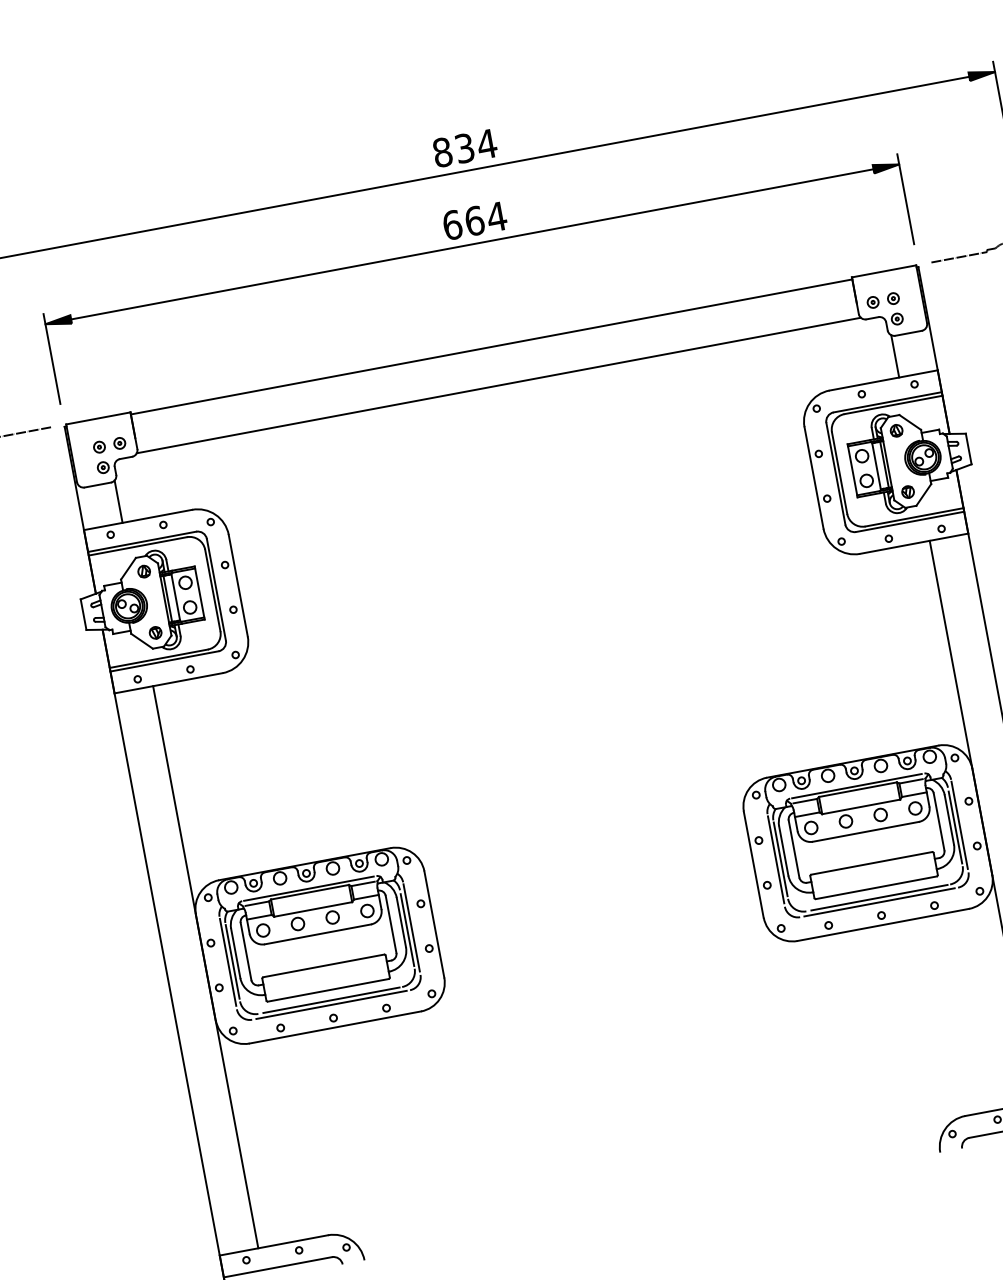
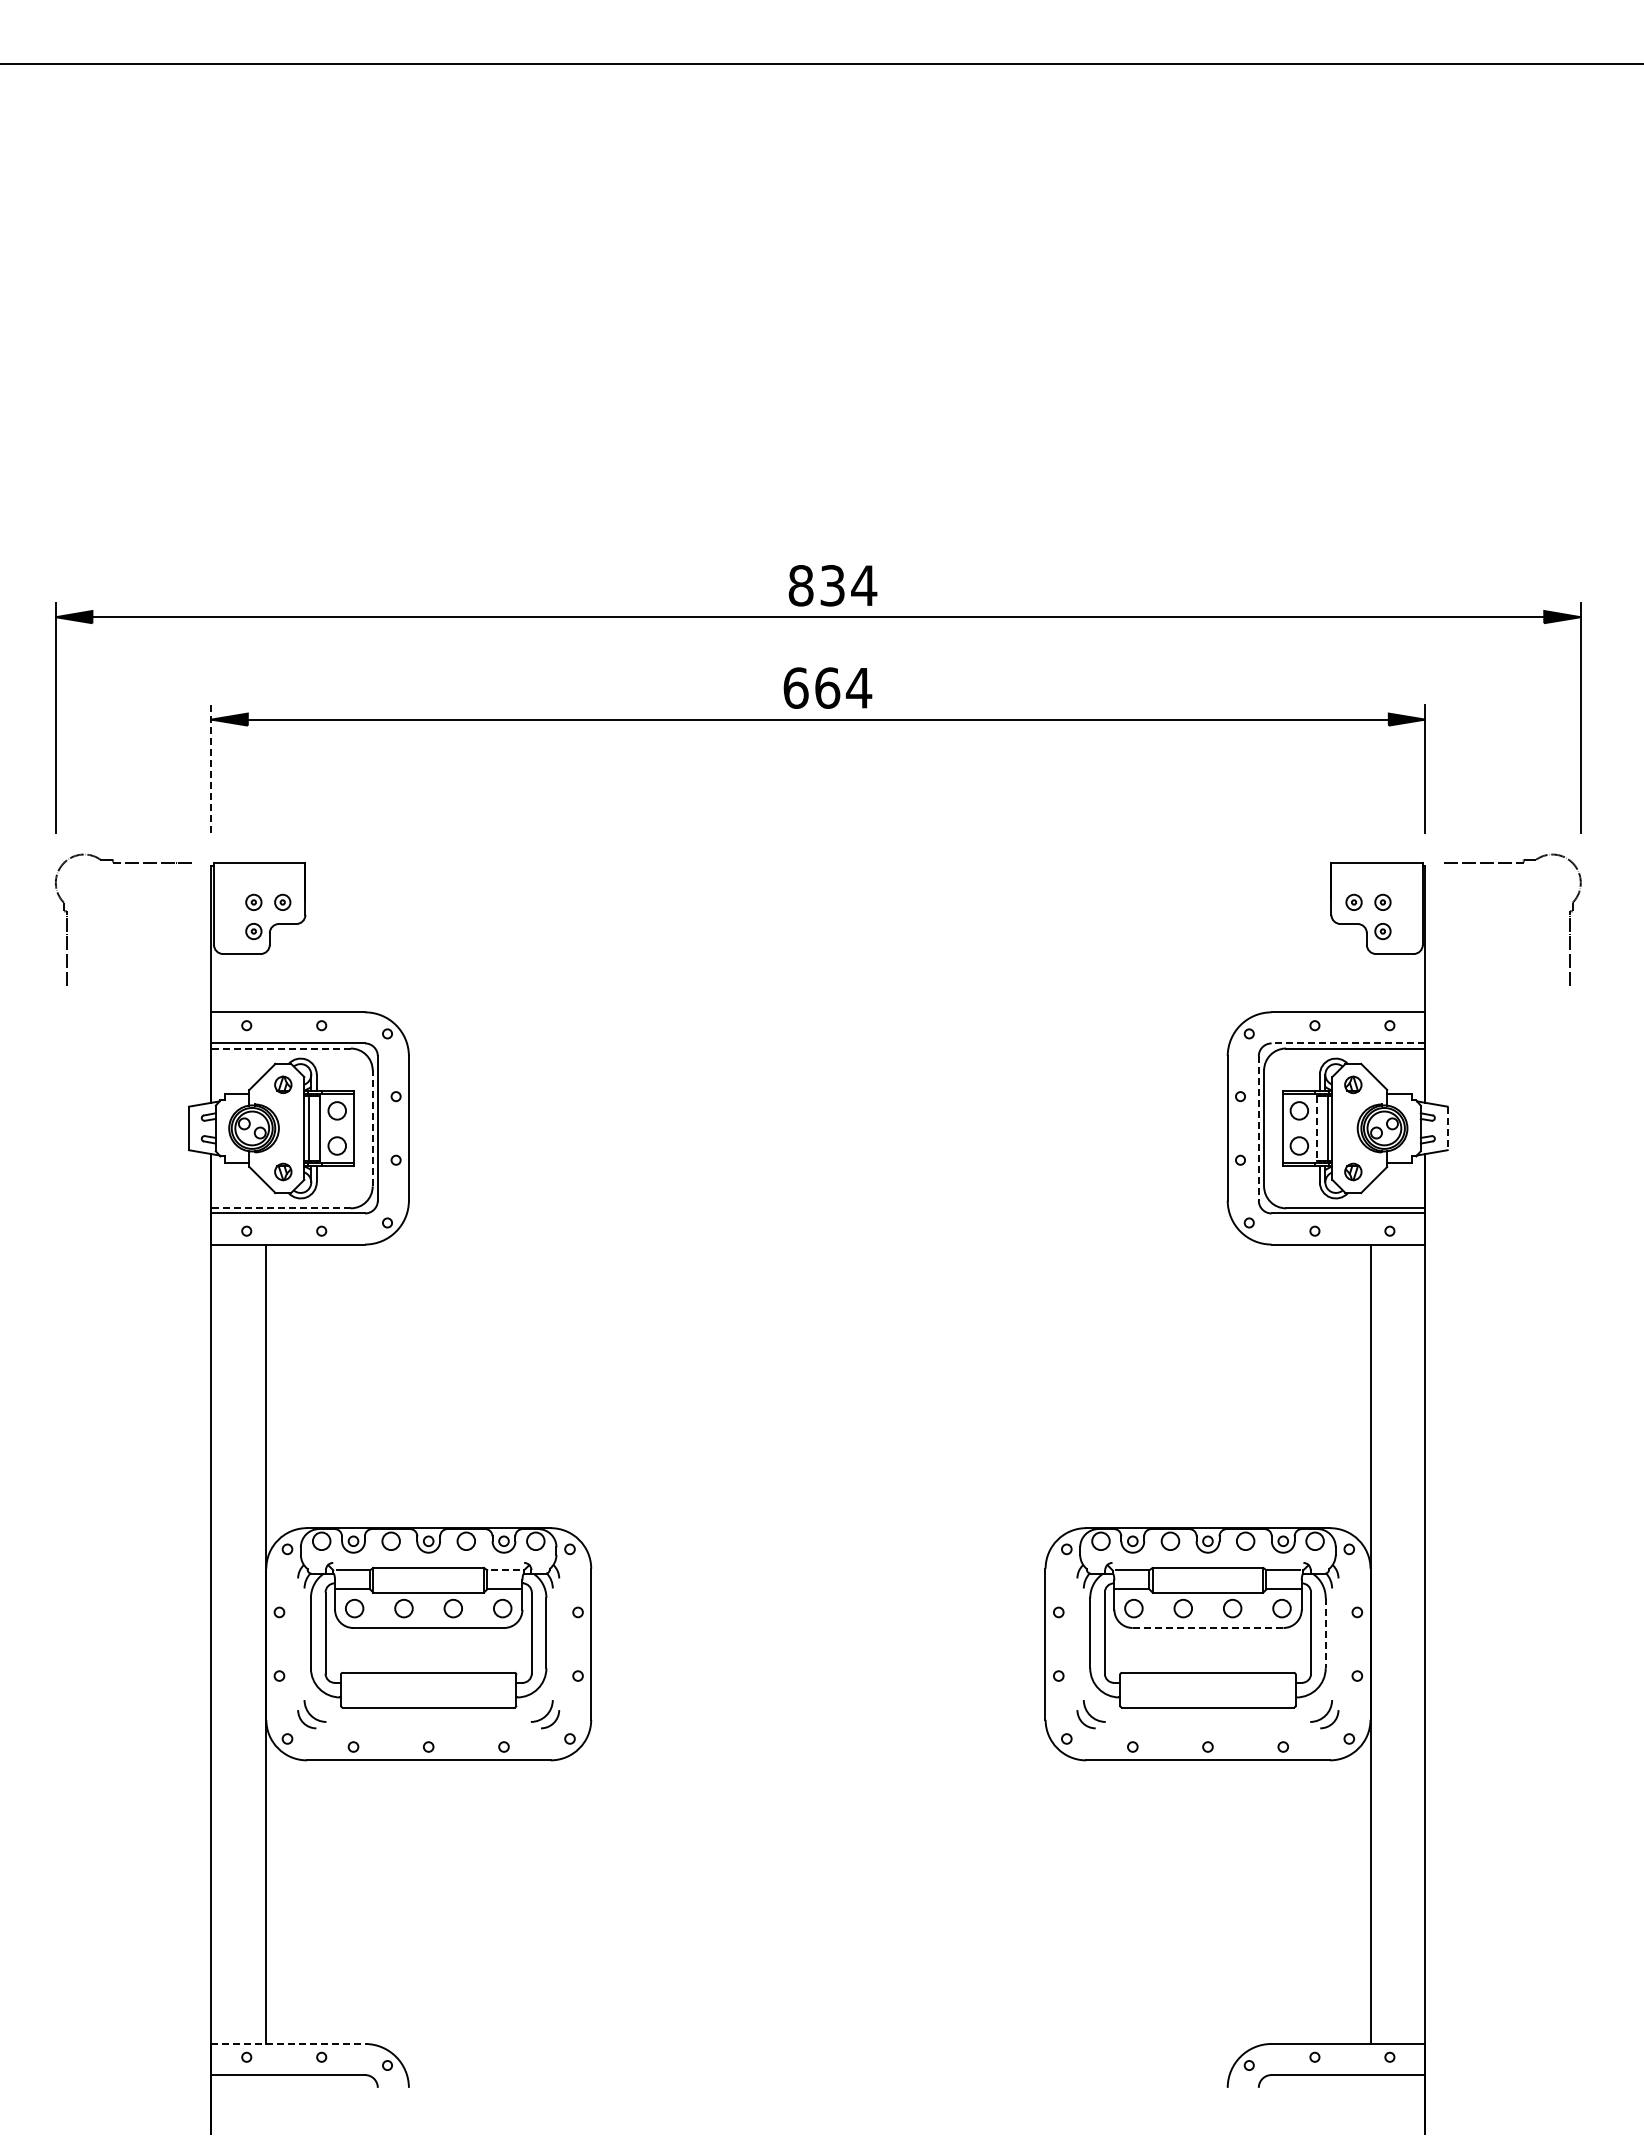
line: (491, 346) -> (818, 865), removed
line: (895, 356) -> (1370, 982), removed
line: (52, 359) -> (211, 769), solid -> dashed
line: (498, 385) -> (818, 920), removed
line: (887, 402) -> (1348, 1043), solid -> dashed
line: (968, 449) -> (1447, 1128), solid -> dashed
line: (876, 466) -> (1316, 1128), solid -> dashed
line: (835, 473) -> (1258, 1128), solid -> dashed
line: (118, 501) -> (266, 982), removed
line: (138, 546) -> (281, 1048), solid -> dashed
line: (212, 590) -> (372, 1128), solid -> dashed
line: (159, 658) -> (281, 1208), solid -> dashed
line: (856, 785) -> (1207, 1562), removed
line: (949, 820) -> (1325, 1633), solid -> dashed
line: (959, 825) -> (1338, 1643), removed
line: (955, 827) -> (1332, 1644), removed
line: (866, 831) -> (1208, 1627), solid -> dashed
line: (776, 859) -> (1077, 1643), removed
line: (780, 859) -> (1083, 1643), removed
line: (362, 884) -> (503, 1570), solid -> dashed
line: (308, 888) -> (427, 1562), removed
line: (879, 897) -> (1209, 1721), removed
line: (879, 902) -> (1208, 1728), removed
line: (411, 928) -> (559, 1643), removed
line: (407, 929) -> (552, 1644), removed
line: (232, 961) -> (304, 1643), removed
line: (228, 962) -> (298, 1643), removed
line: (331, 999) -> (430, 1721), removed
line: (331, 1004) -> (429, 1728), removed
line: (274, 1245) -> (288, 2043), solid -> dashed

